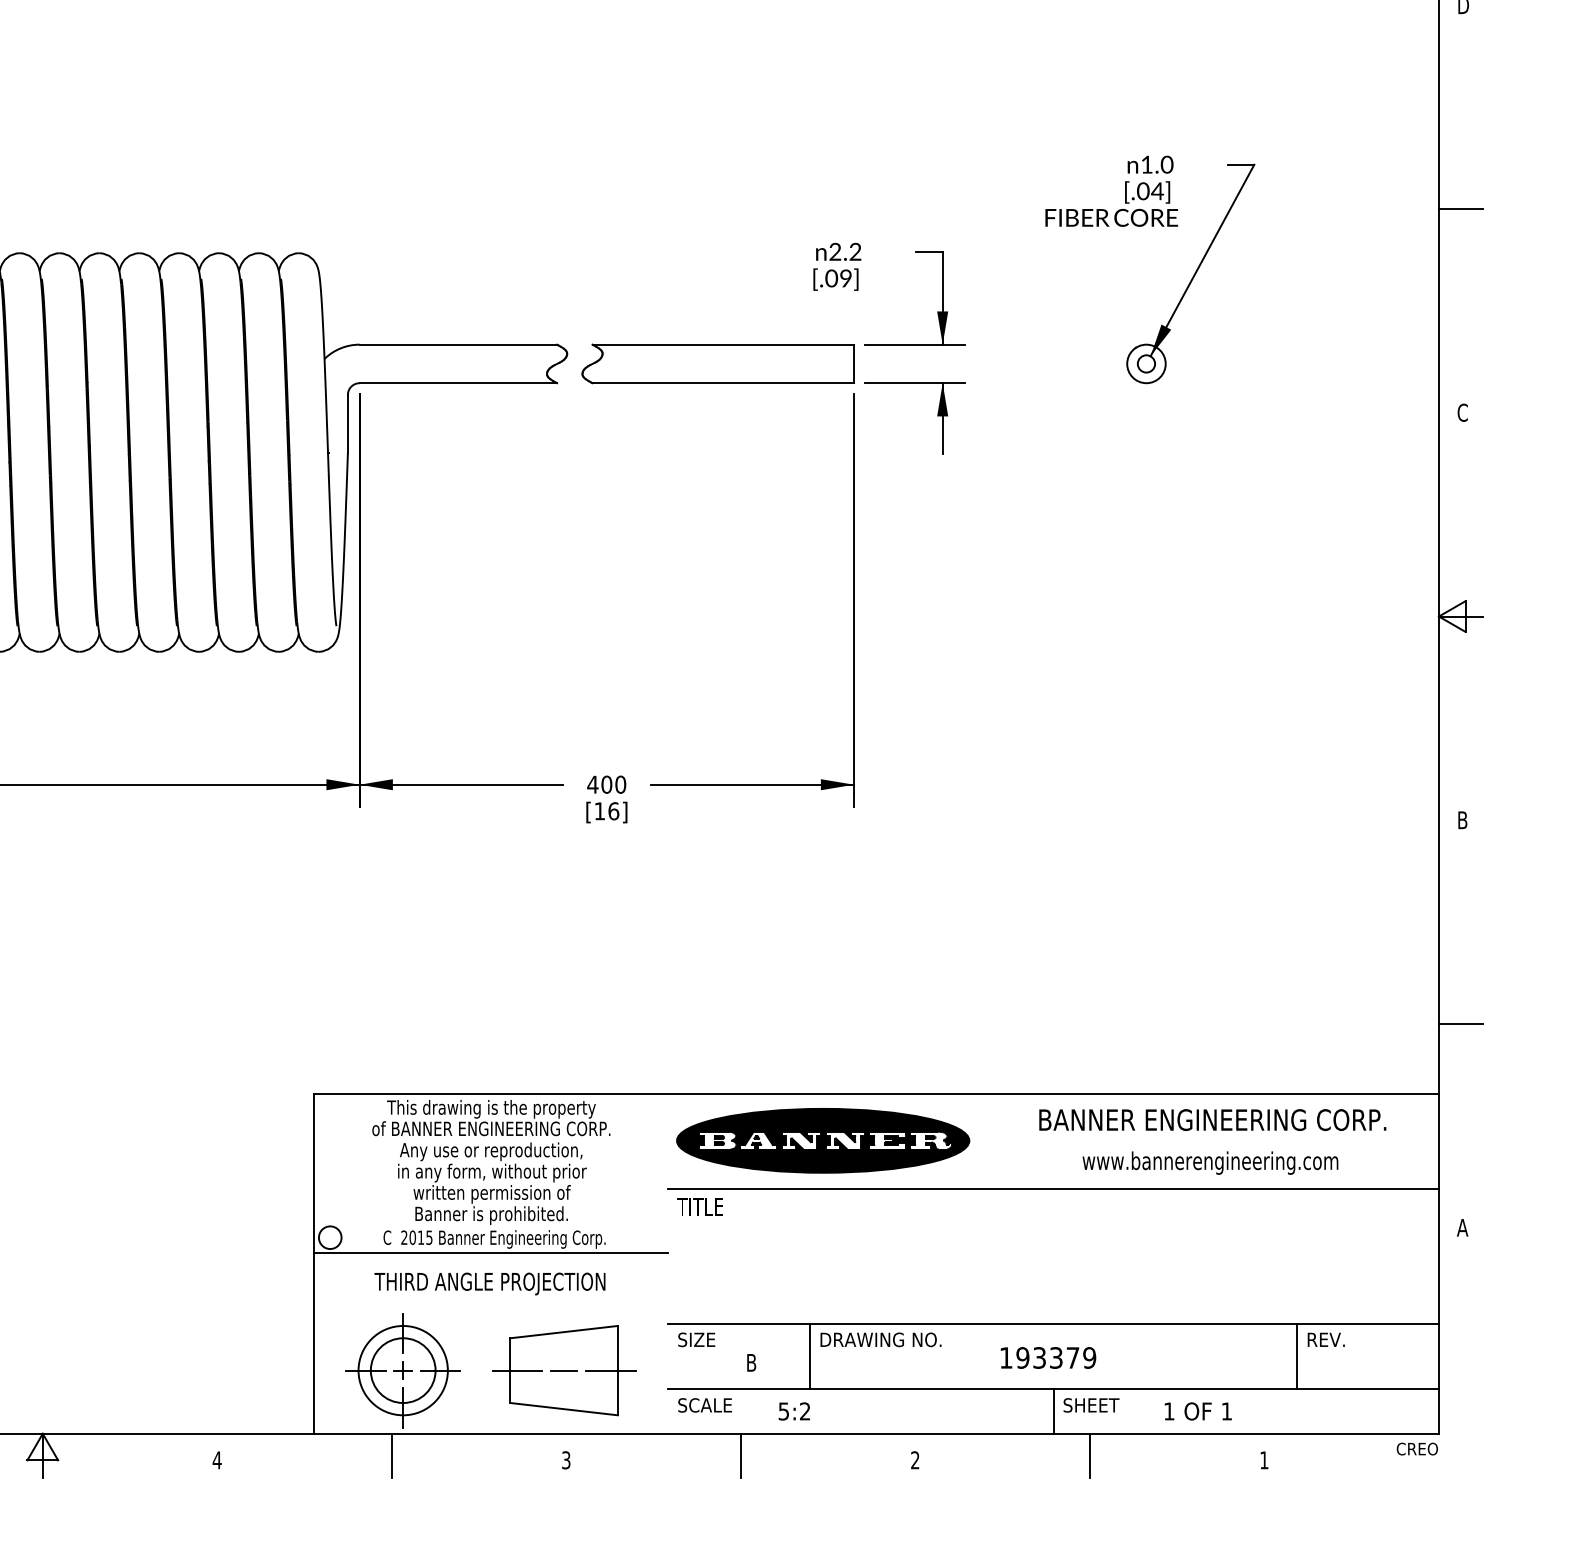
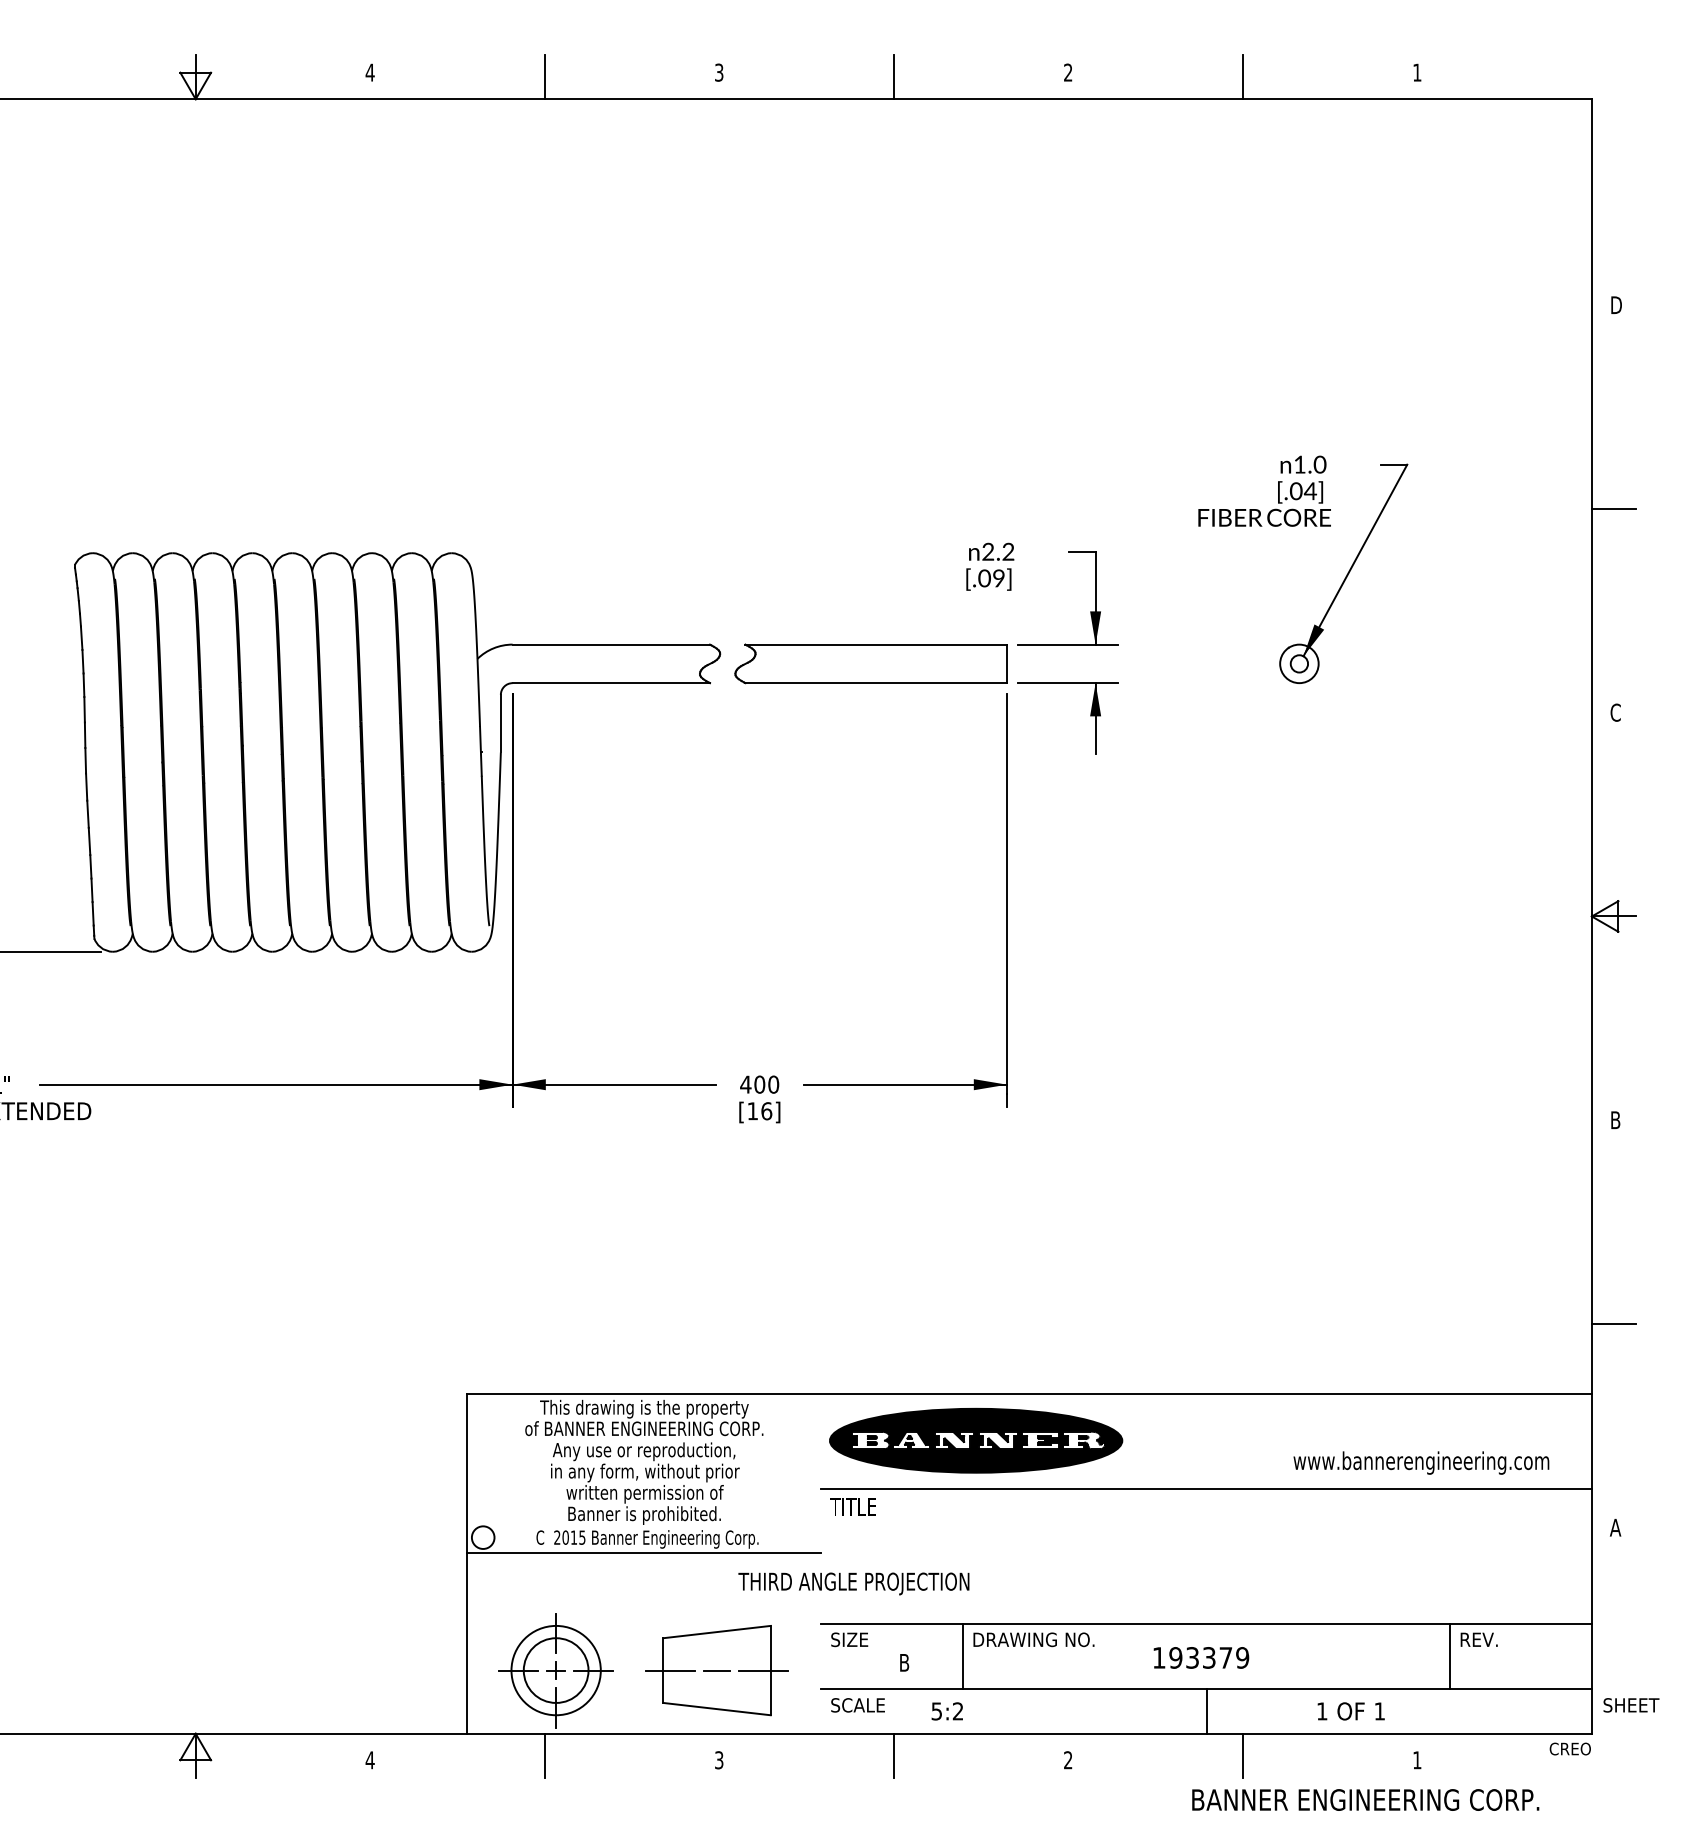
text: (1212, 1119) -> (1365, 1799), moved
text: (1210, 1162) -> (1421, 1462), moved
text: (489, 1283) -> (853, 1583), moved
text: (1091, 1405) -> (1631, 1705), moved

